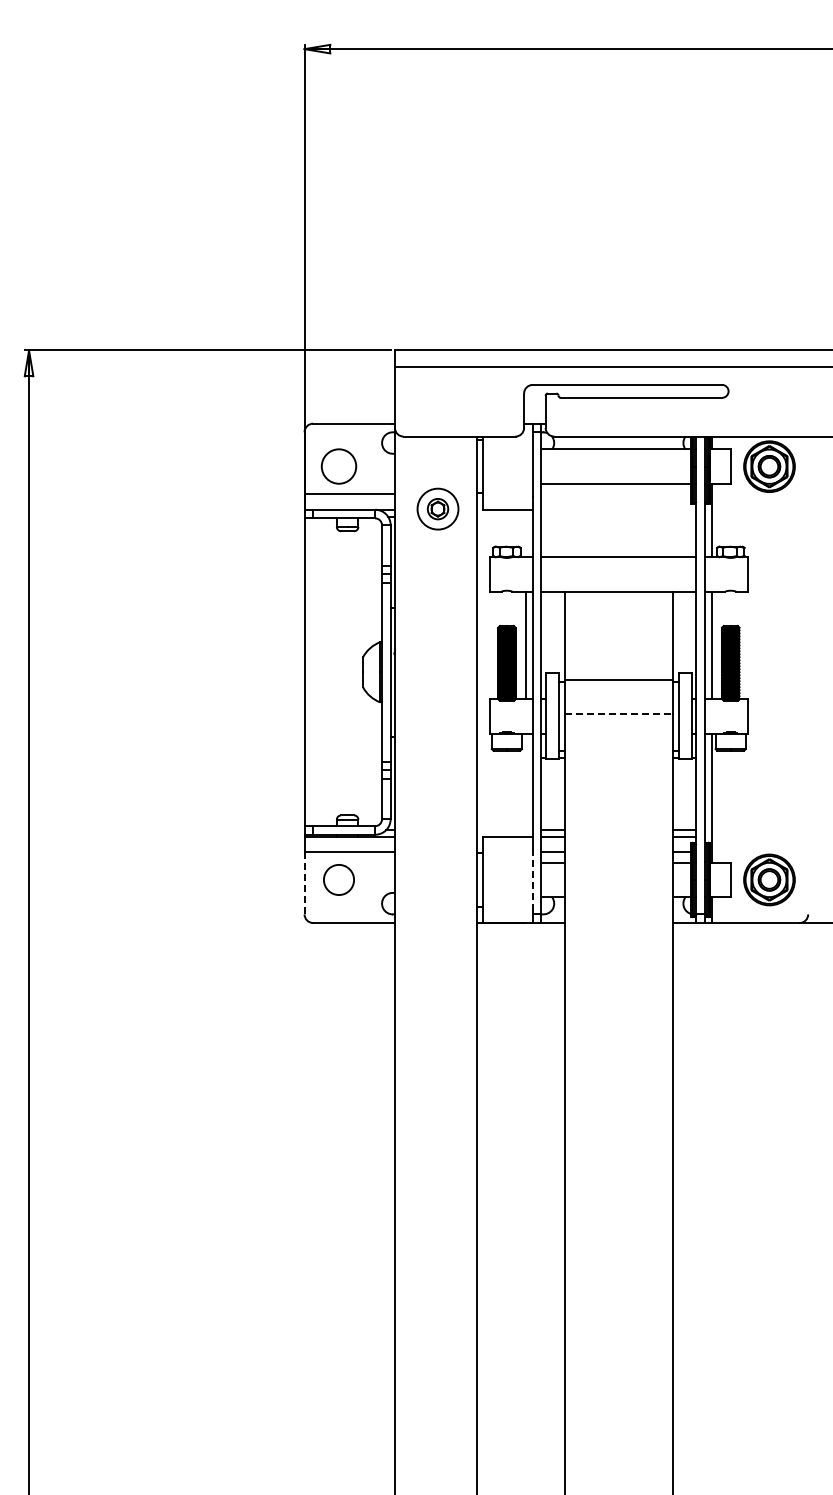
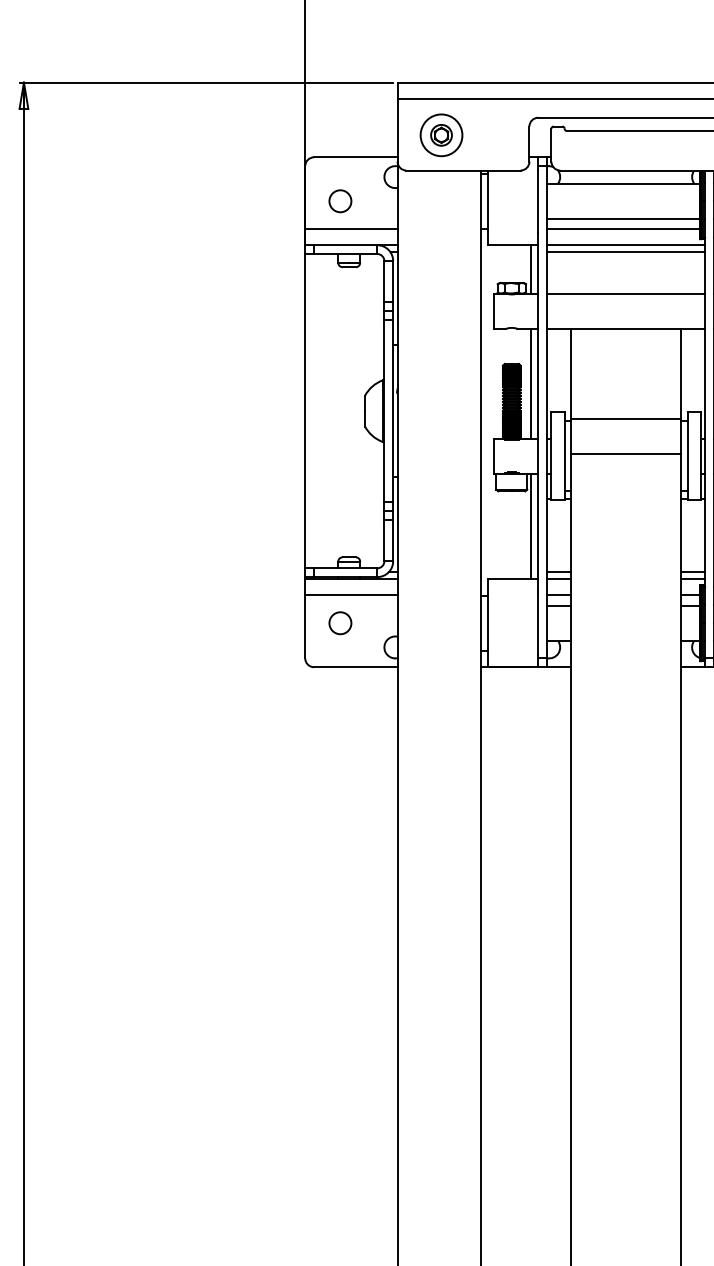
circle: (338, 466) -> (339, 201), size x0.62
line: (616, 494) -> (623, 229), added
part: (437, 508) -> (441, 134), moved
line: (618, 509) -> (625, 244), added
line: (618, 516) -> (625, 252), added
line: (525, 533) -> (530, 269), added
line: (618, 713) -> (625, 453), dashed -> solid
line: (525, 784) -> (530, 525), added
circle: (338, 879) -> (339, 622), size x0.71
line: (532, 879) -> (538, 622), dashed -> solid
line: (304, 883) -> (305, 626), dashed -> solid

